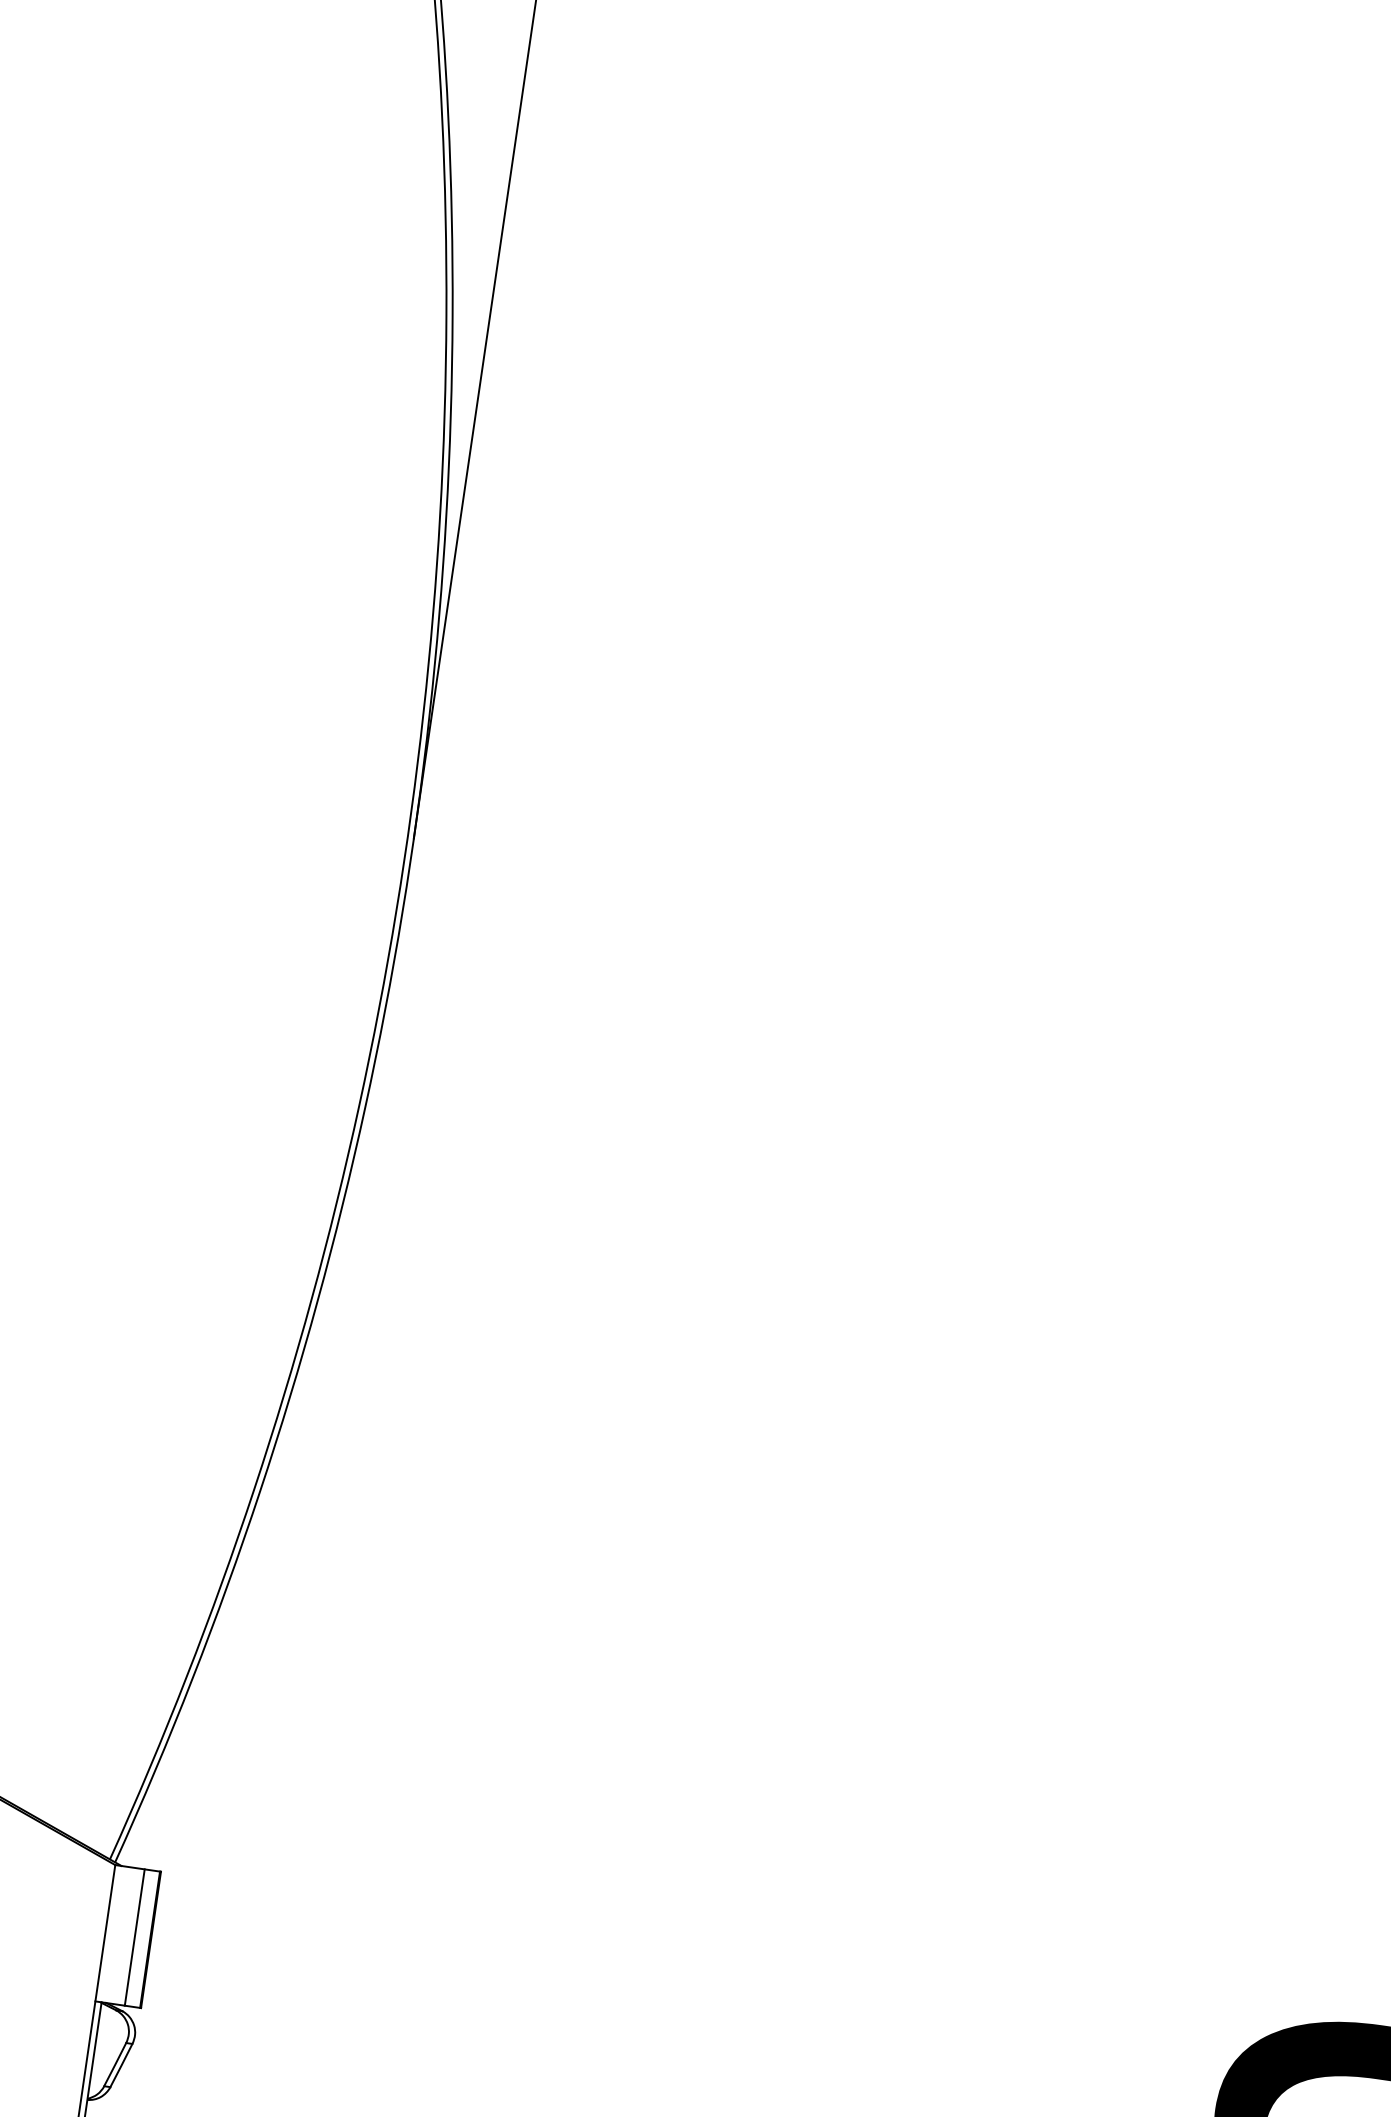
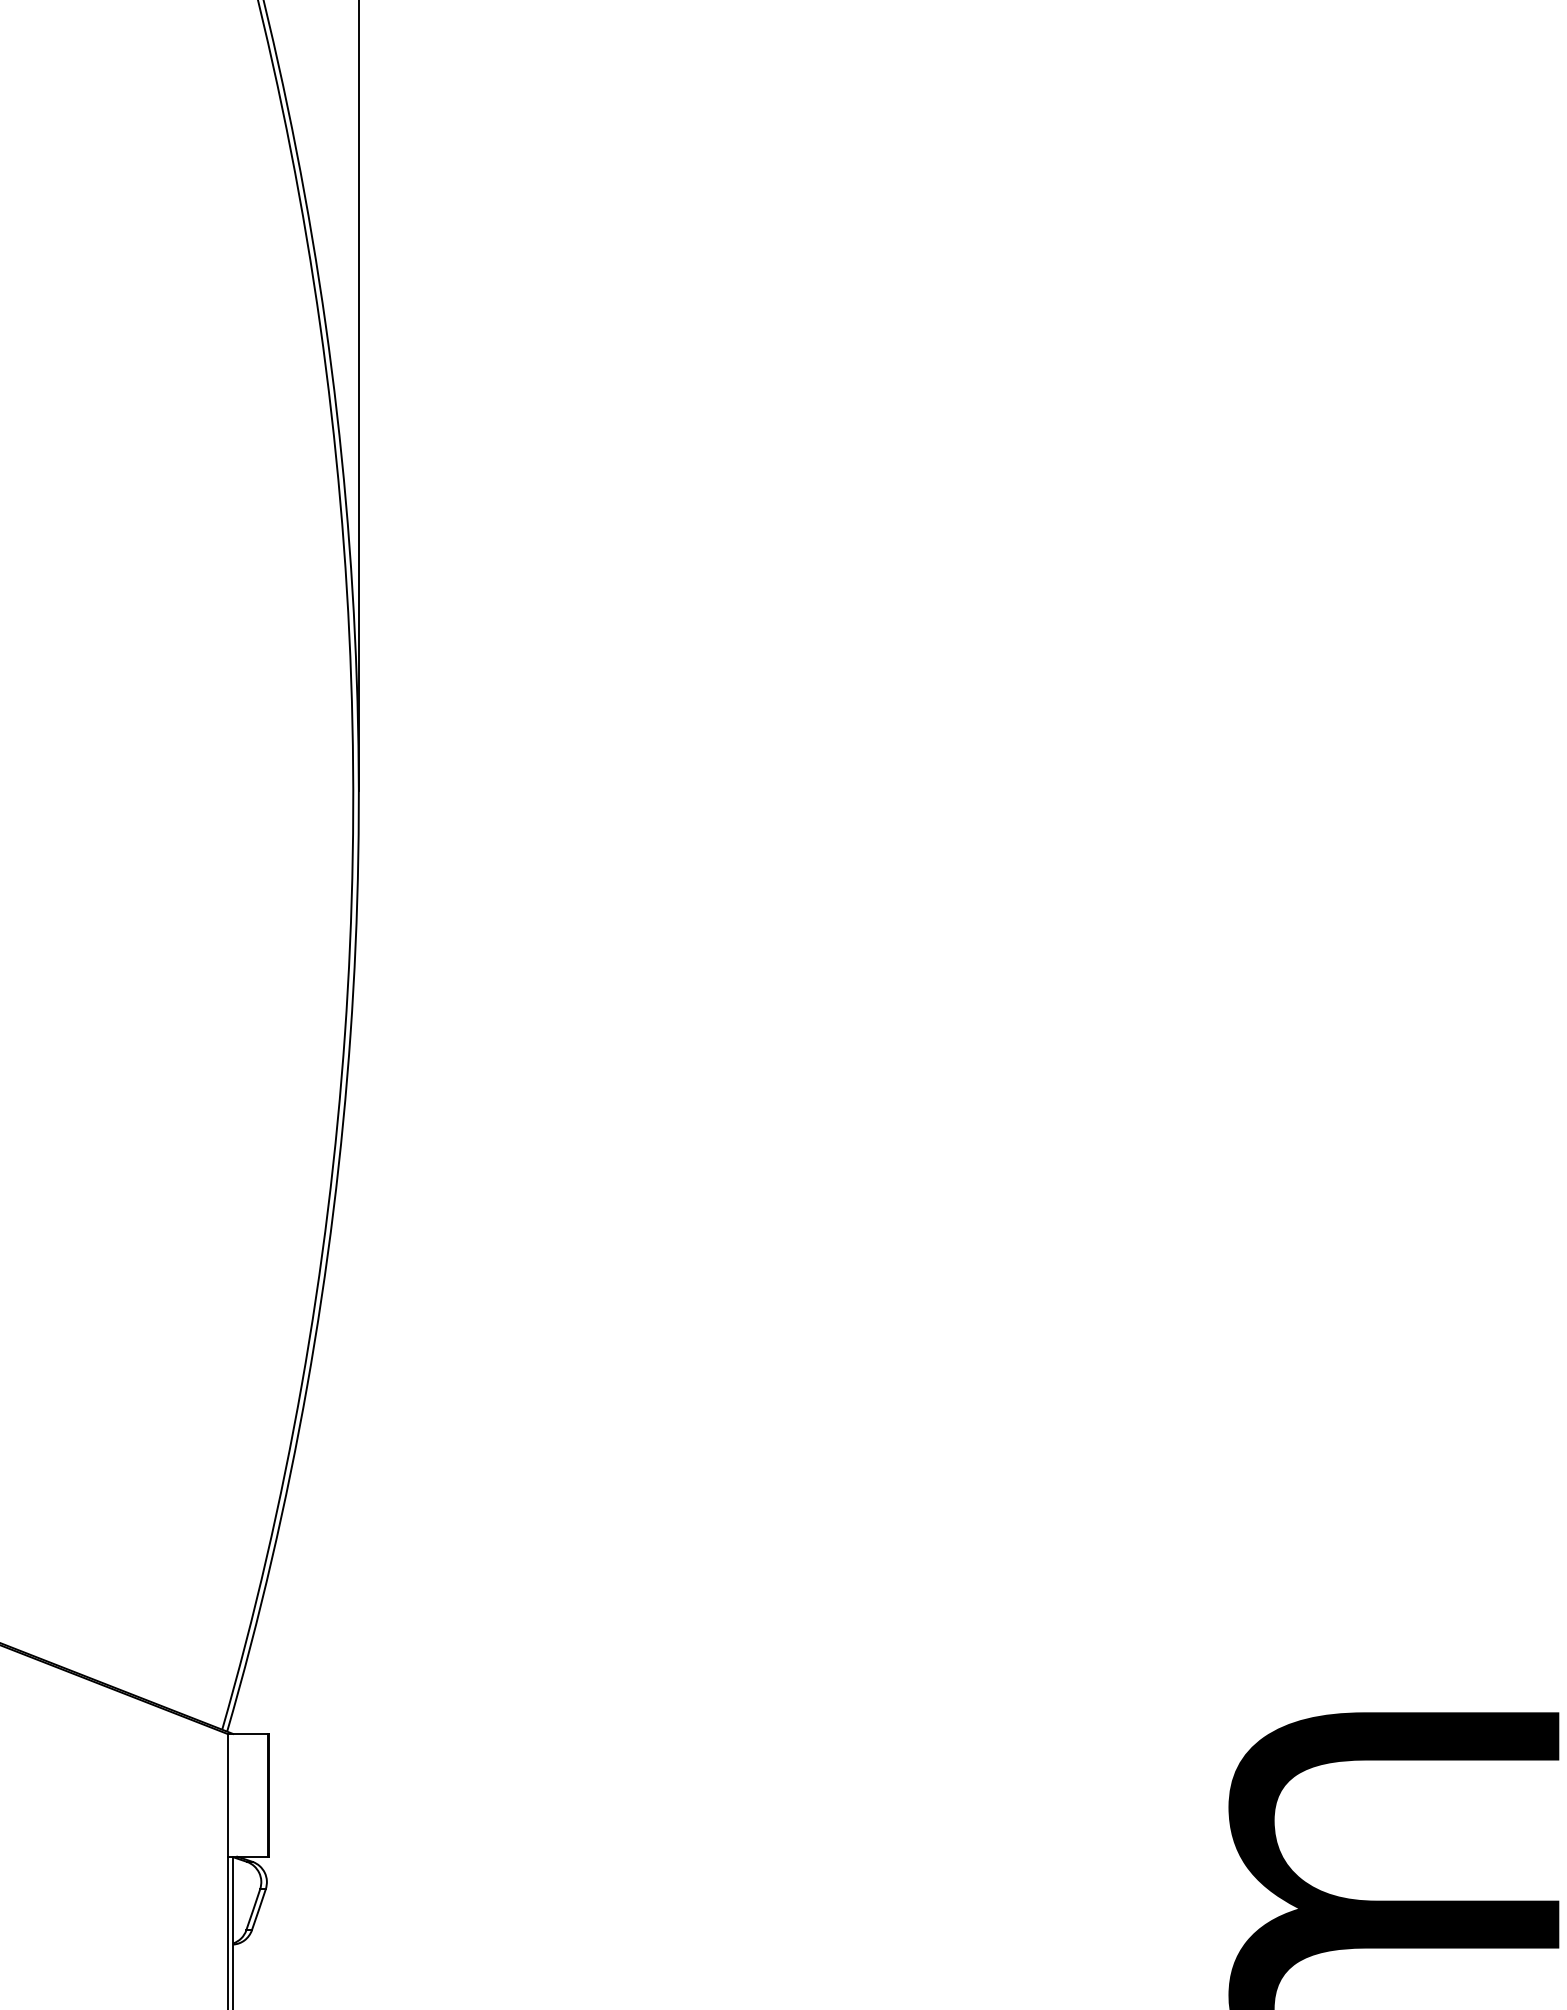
line: (135, 1937) -> (254, 1795), removed

